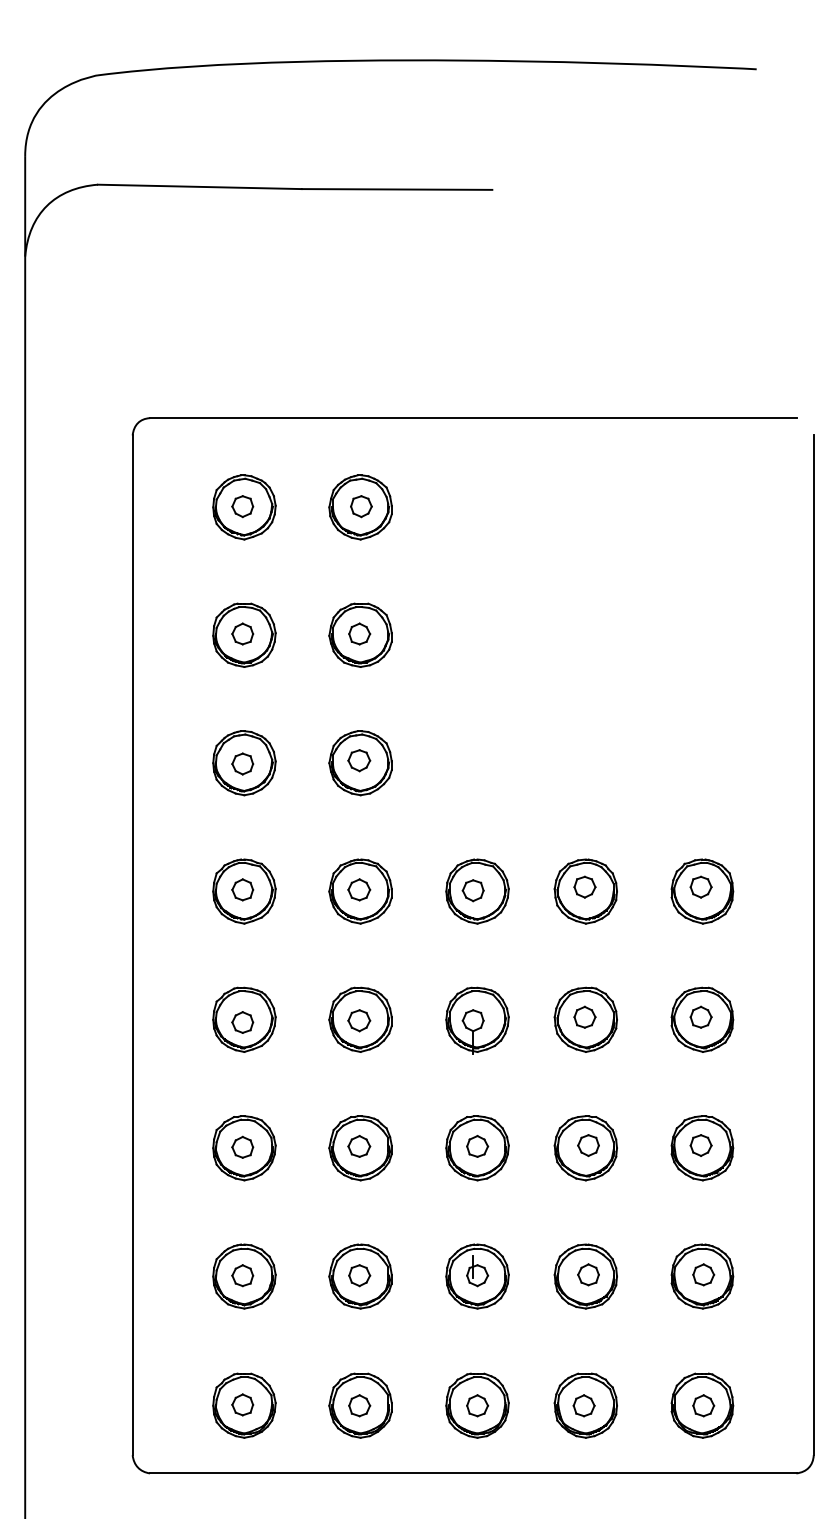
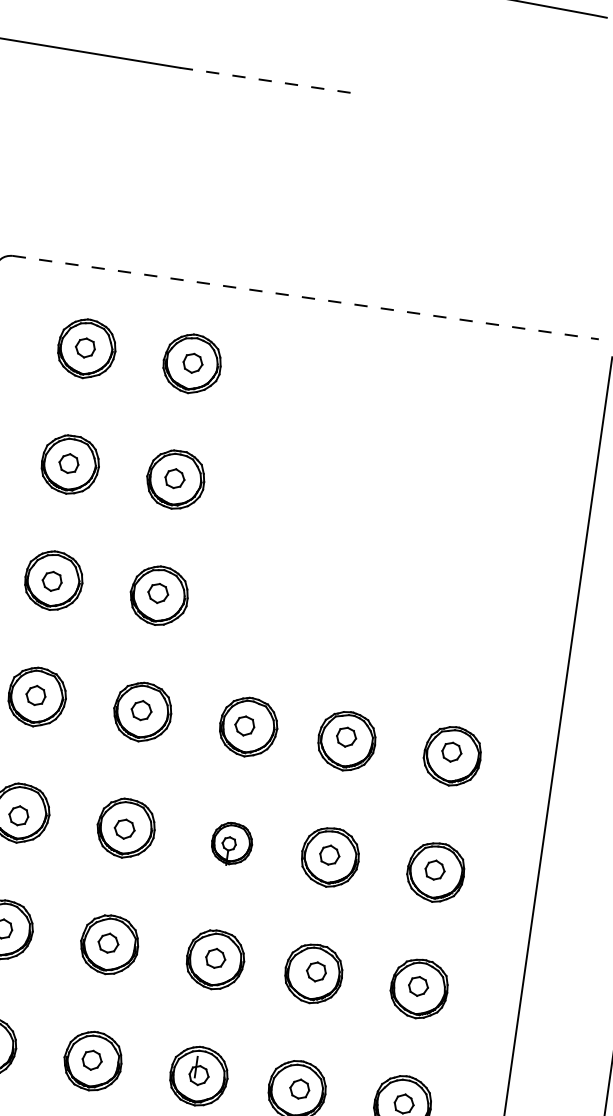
line: (397, 189) -> (266, 80), solid -> dashed
line: (473, 418) -> (305, 297), solid -> dashed
part: (477, 1020) -> (231, 844), size x0.7

